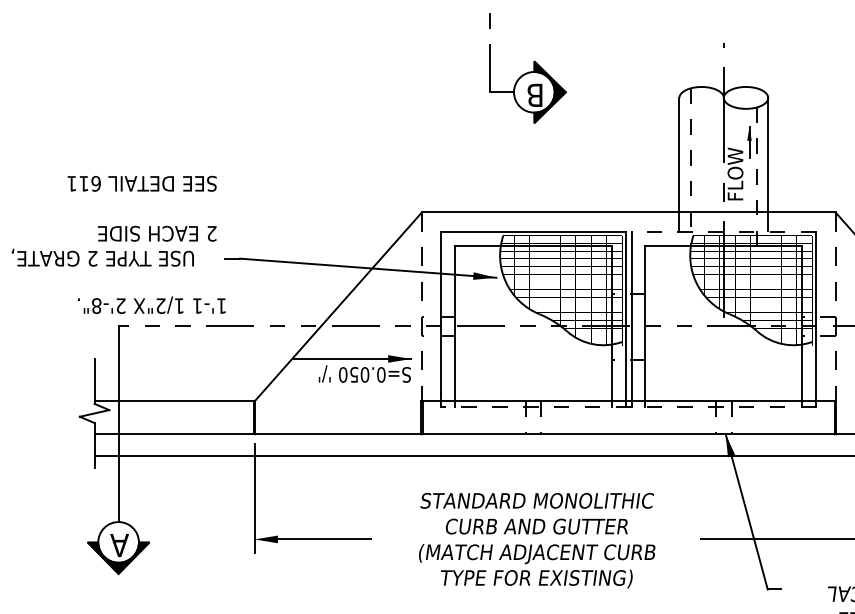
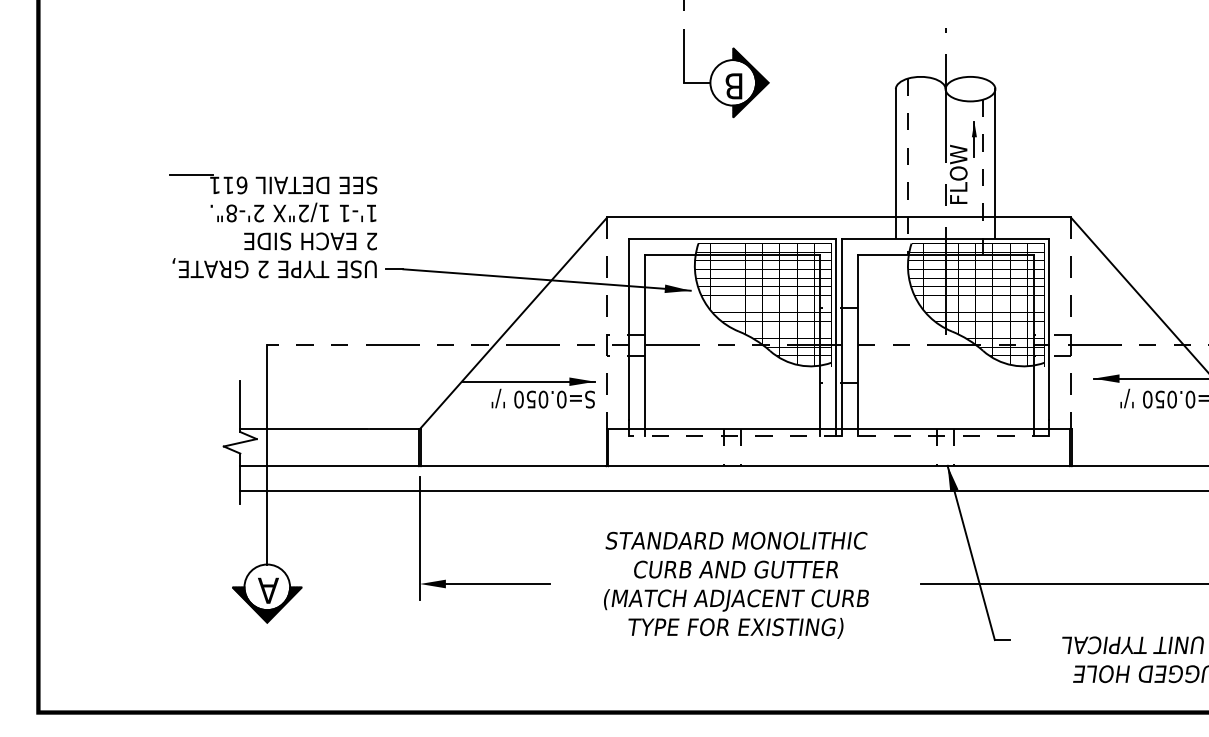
line: (51, 174) -> (191, 175), added
line: (723, 232) -> (945, 239), dashed -> solid
text: (102, 257) -> (274, 268), moved
text: (151, 305) -> (293, 212), moved

